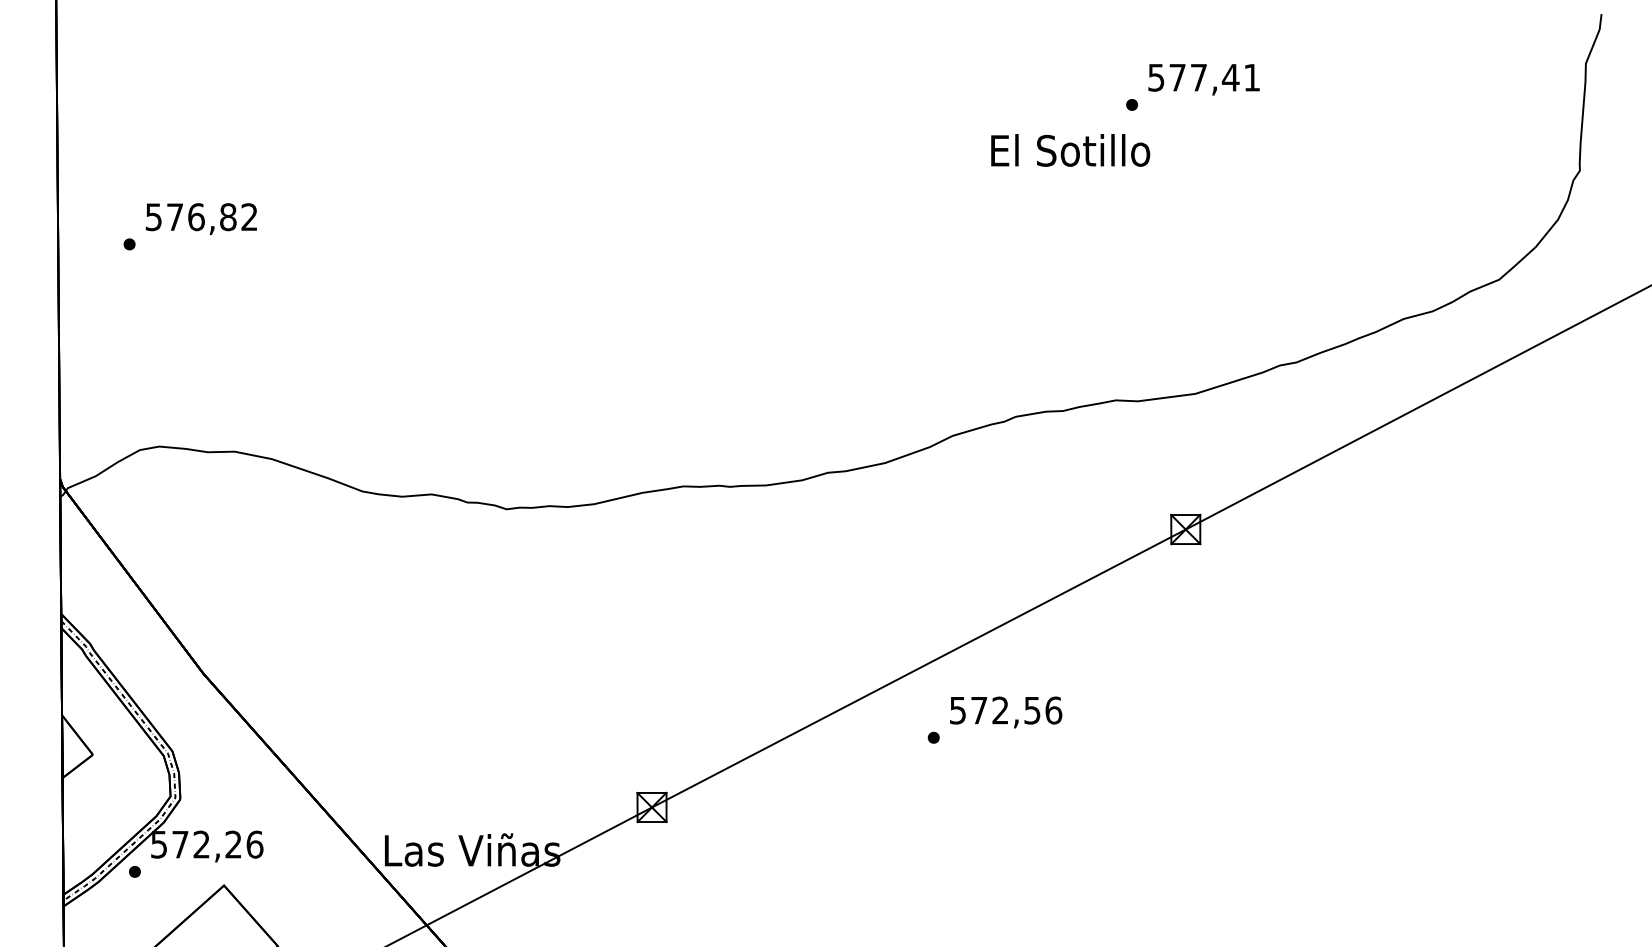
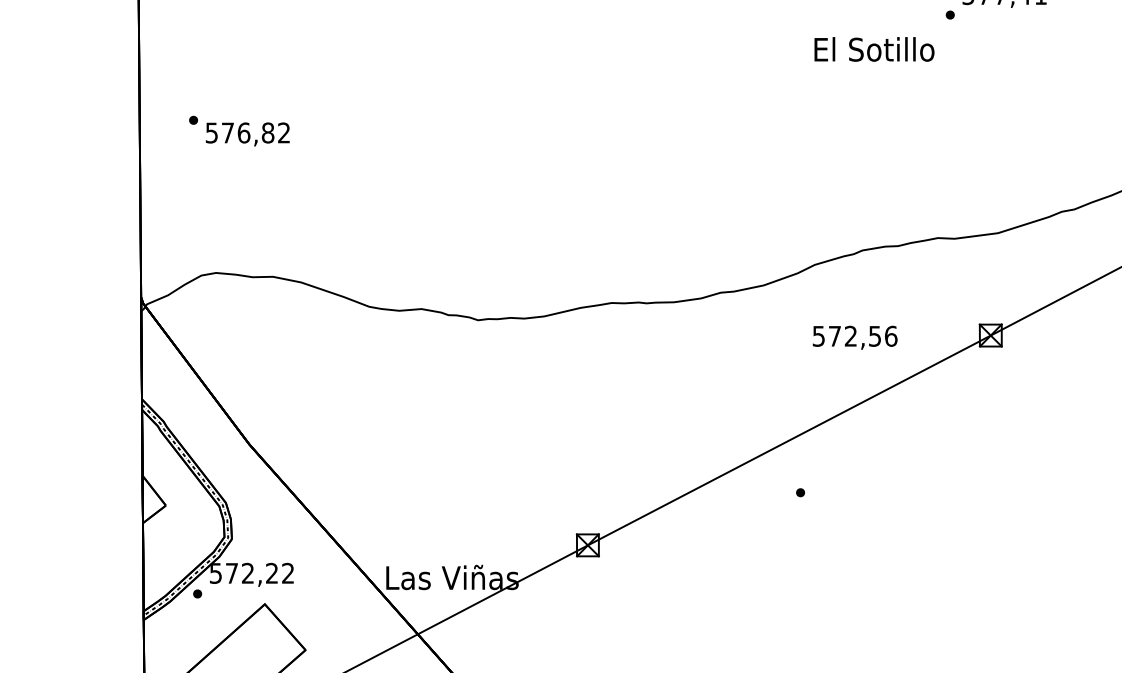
text: (1070, 150) -> (874, 49), moved
text: (200, 218) -> (247, 134), moved
text: (1006, 712) -> (855, 337), moved
text: (254, 844) -> (287, 573), 572,26 -> 572,22

